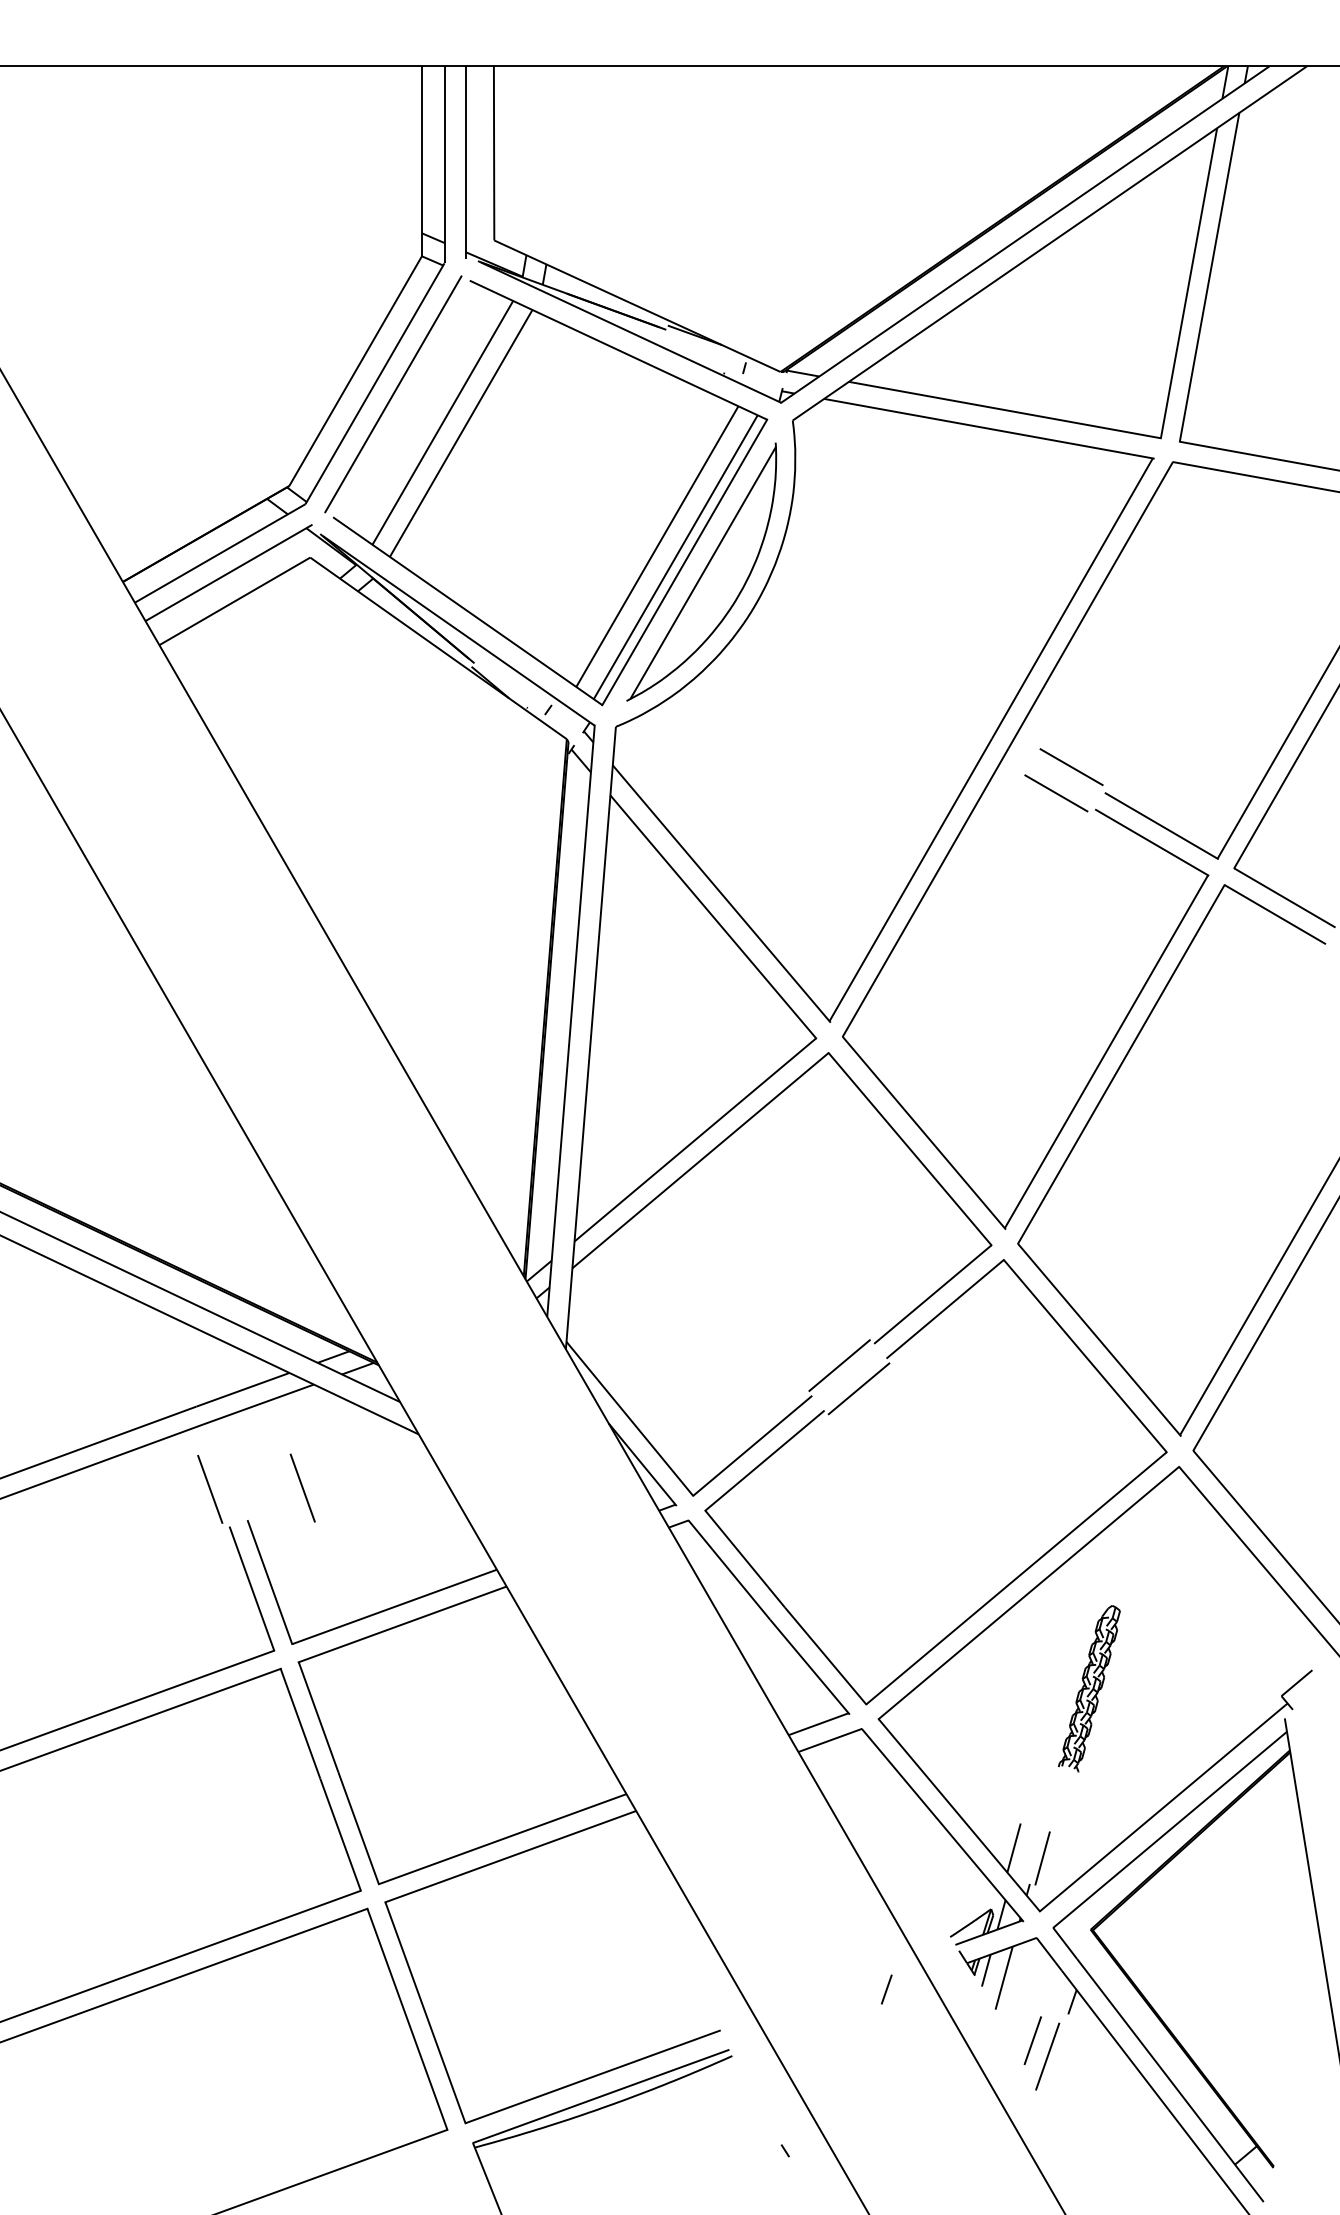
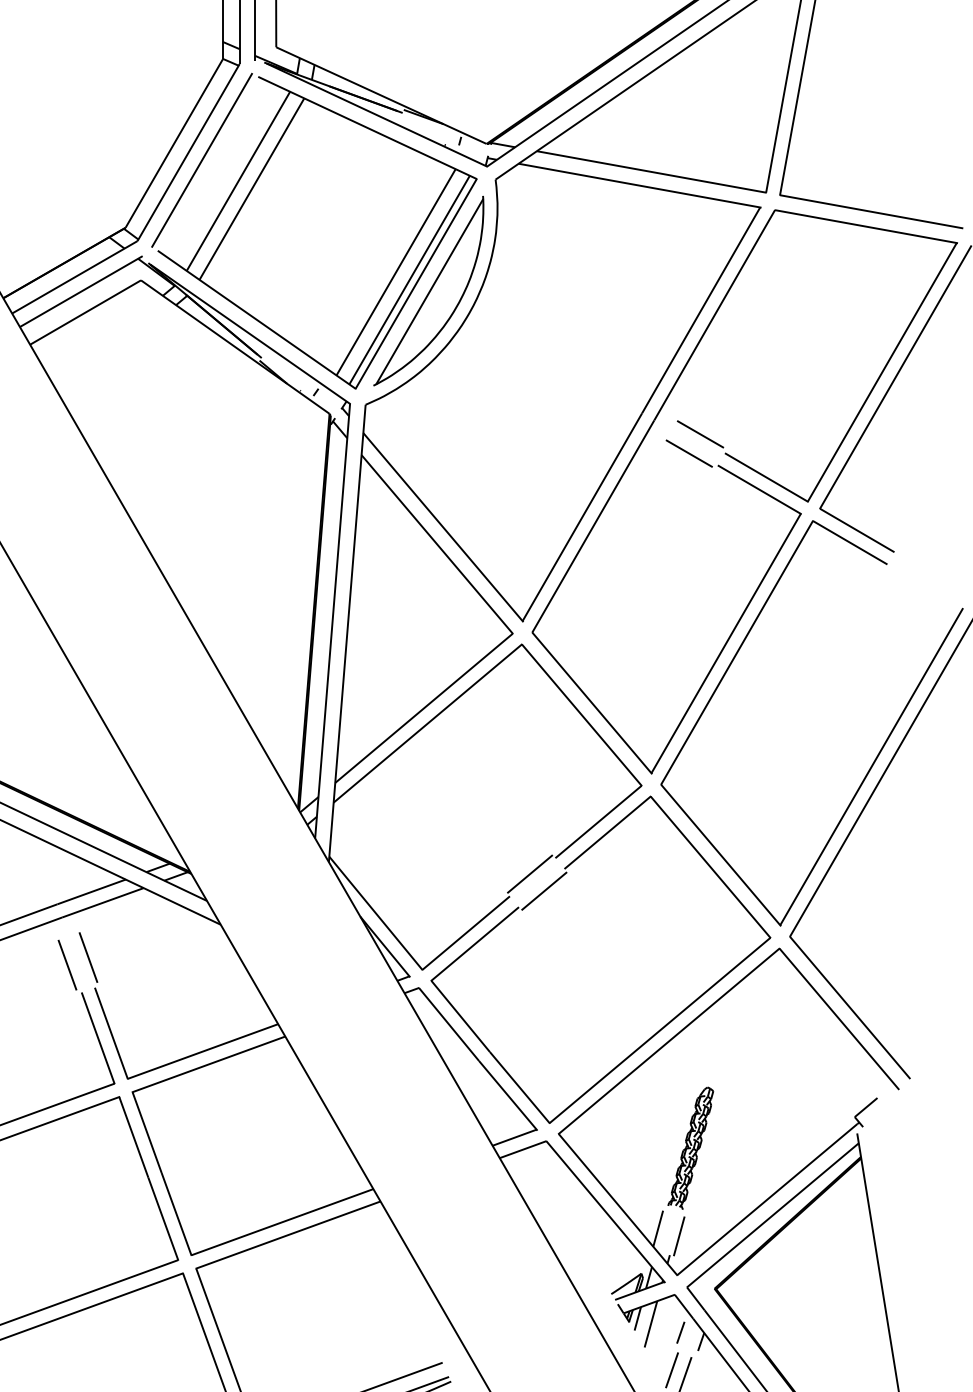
line: (302, 1487) -> (88, 957), moved
part: (1089, 1688) -> (690, 1148), moved
line: (886, 1989) -> (680, 1332), moved

